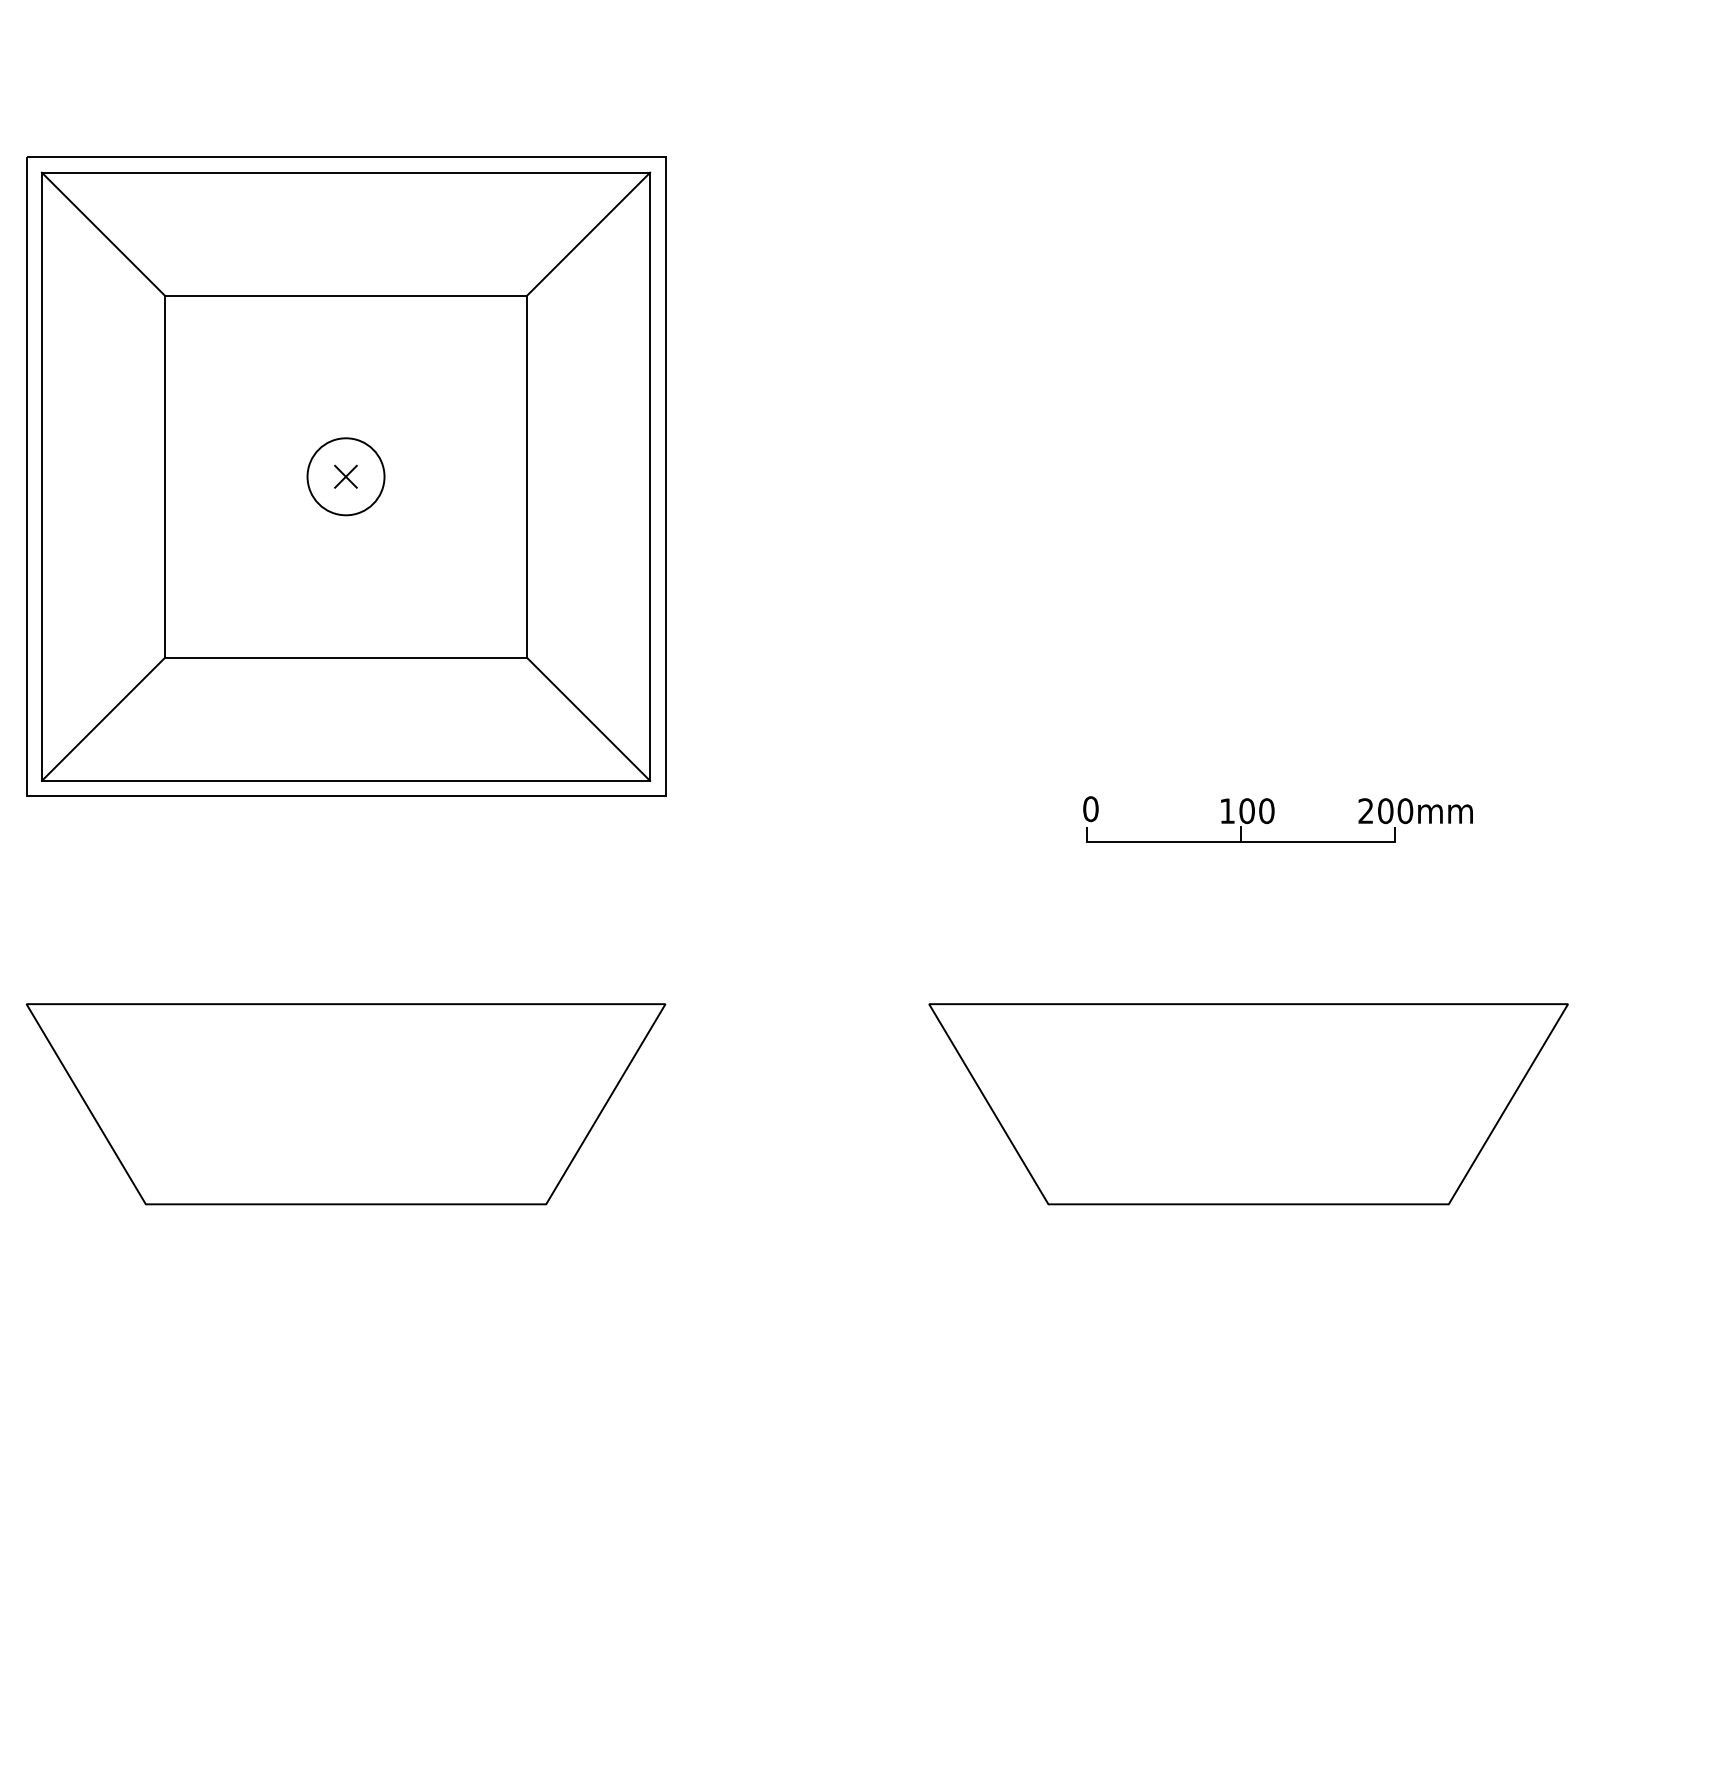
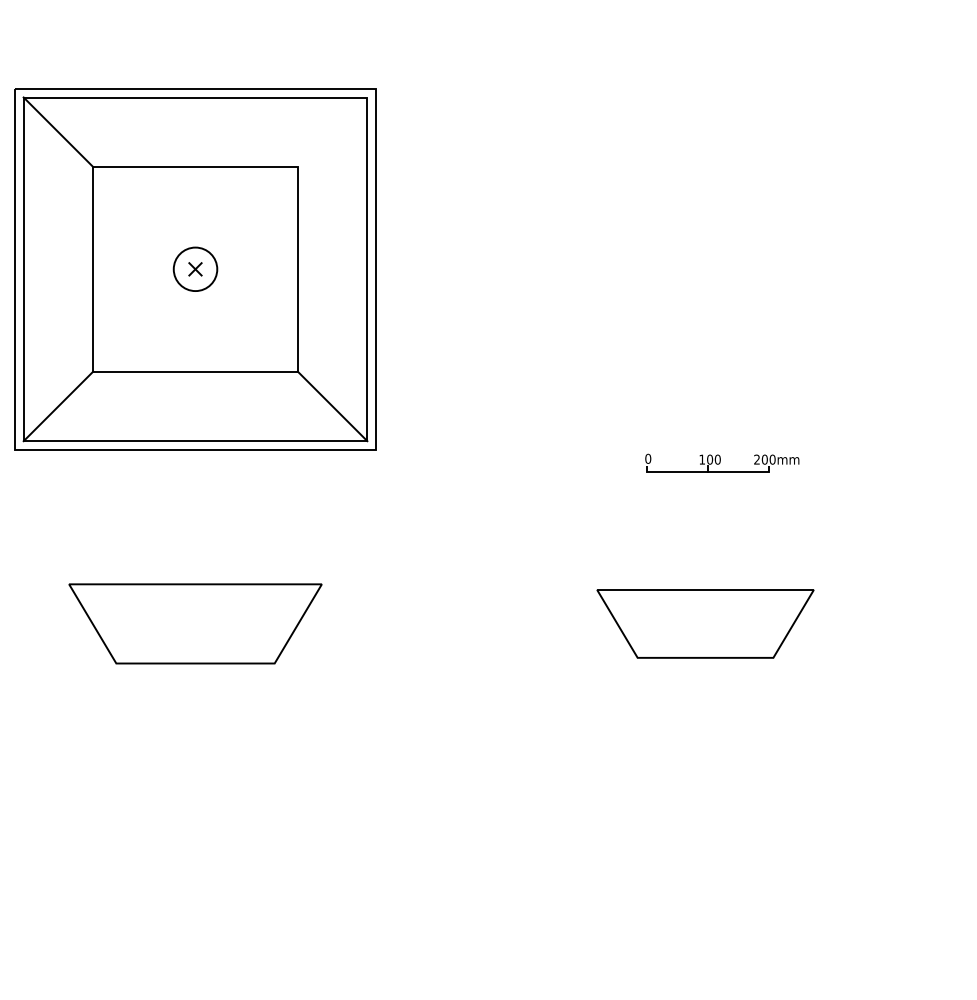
line: (588, 234) -> (332, 132), removed
part: (1278, 818) -> (722, 462), size x0.7
part: (345, 1103) -> (195, 623), size x0.7
part: (1248, 1103) -> (705, 623), size x0.6

